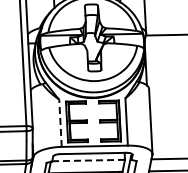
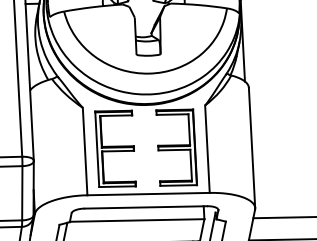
line: (60, 123) -> (85, 151), dashed -> solid
line: (88, 160) -> (136, 220), dashed -> solid

